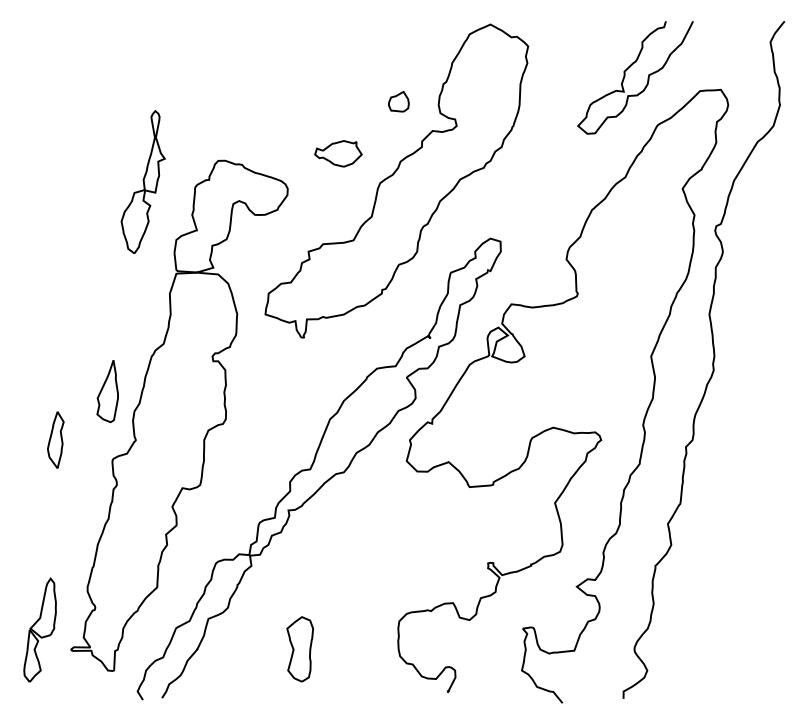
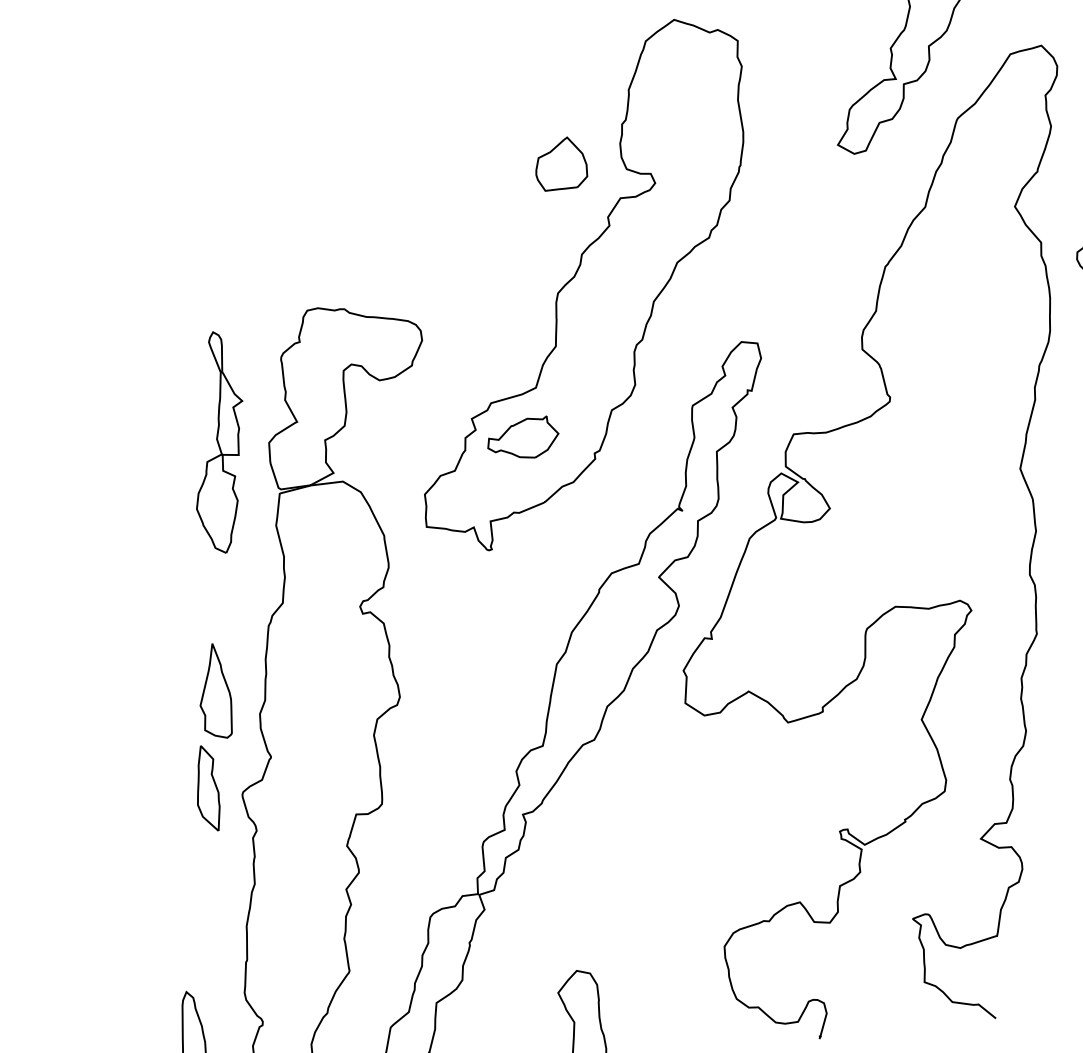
part: (398, 101) -> (559, 164), size x1.67
part: (338, 153) -> (523, 439), moved
part: (142, 181) -> (215, 442), moved
part: (55, 439) -> (206, 788), moved

